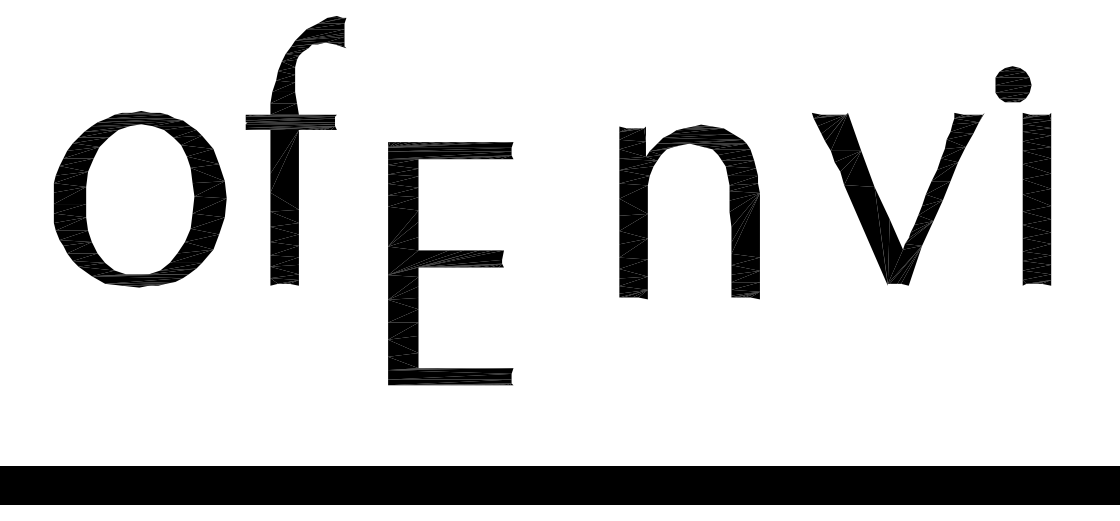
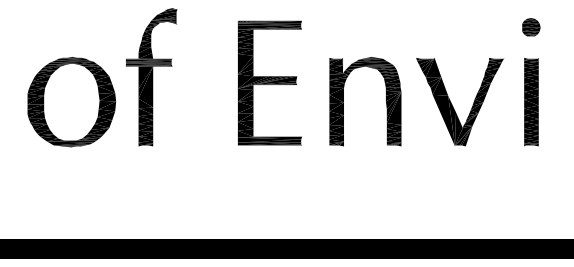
part: (1013, 84) -> (531, 27), moved
part: (730, 211) -> (386, 101), moved
part: (449, 262) -> (269, 82), moved

